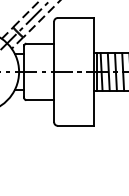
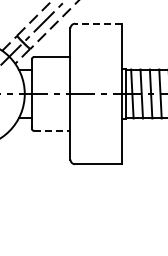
line: (75, 17) -> (98, 23), solid -> dashed
line: (40, 99) -> (52, 130), solid -> dashed

